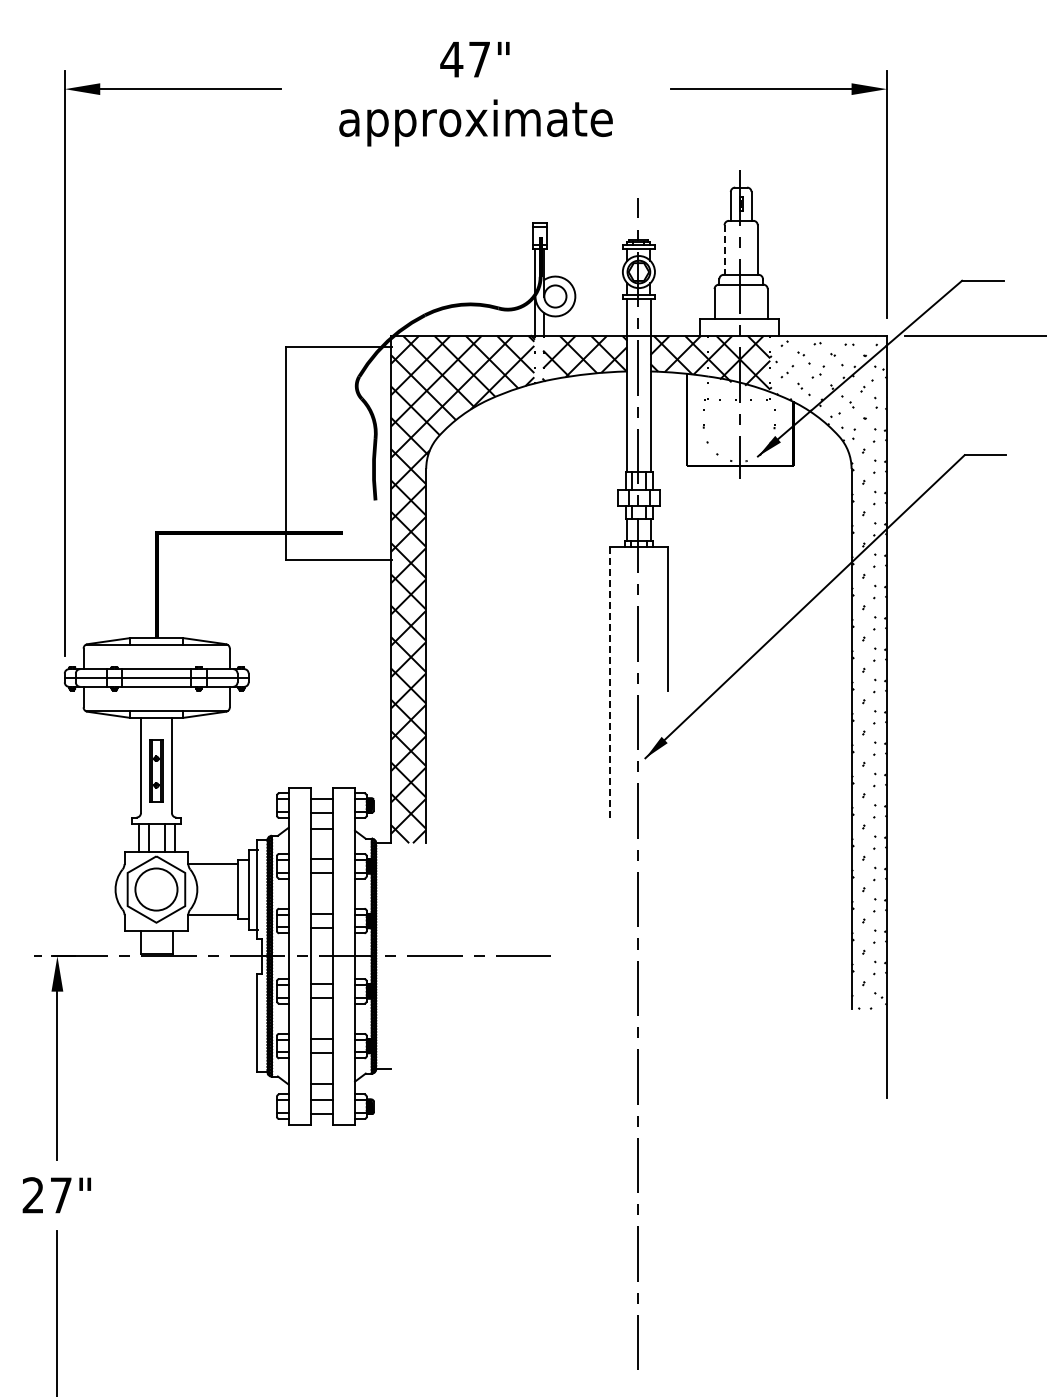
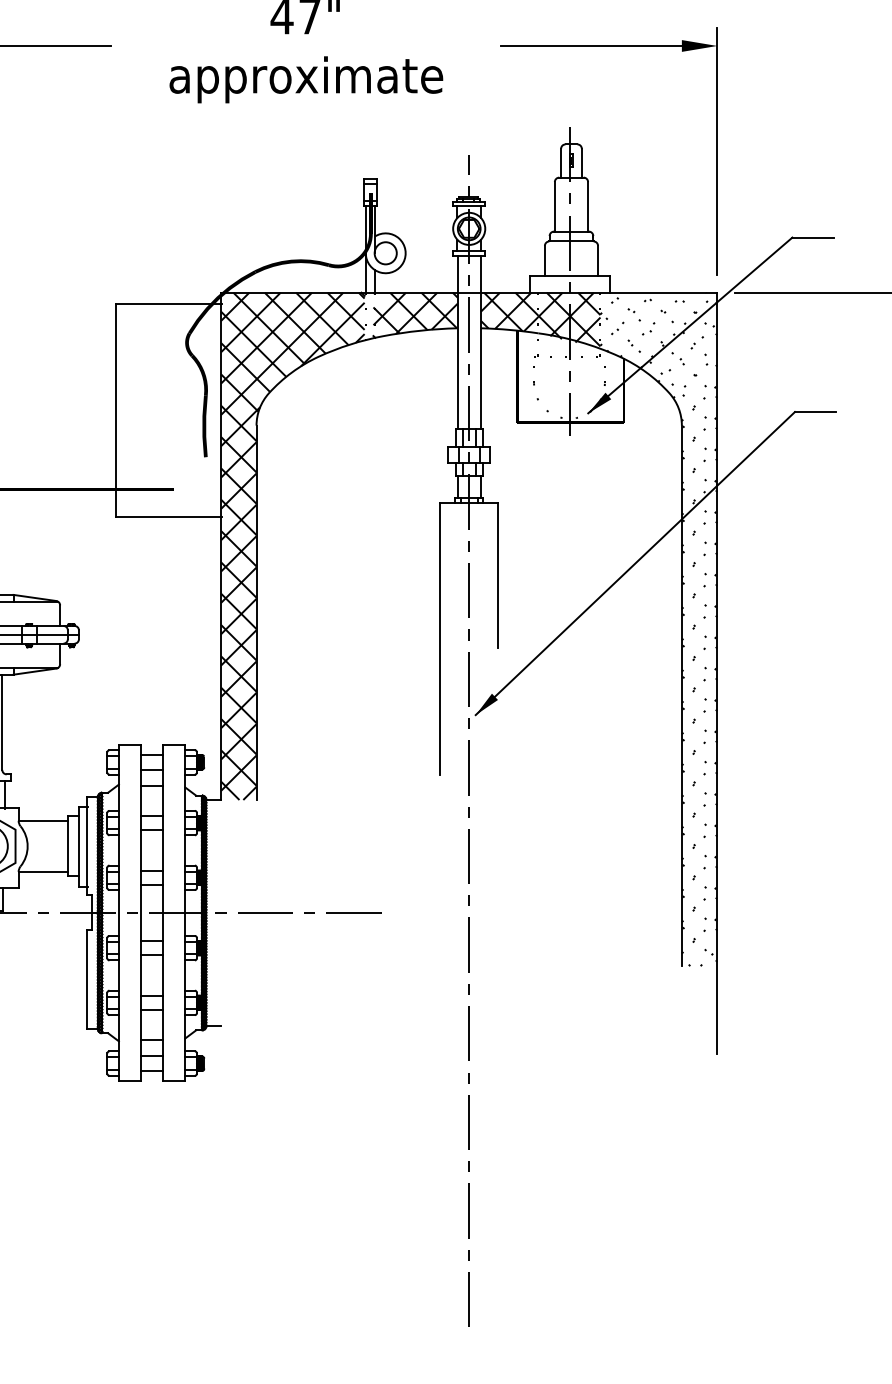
line: (724, 250) -> (554, 207), dashed -> solid
line: (610, 682) -> (440, 639), dashed -> solid

